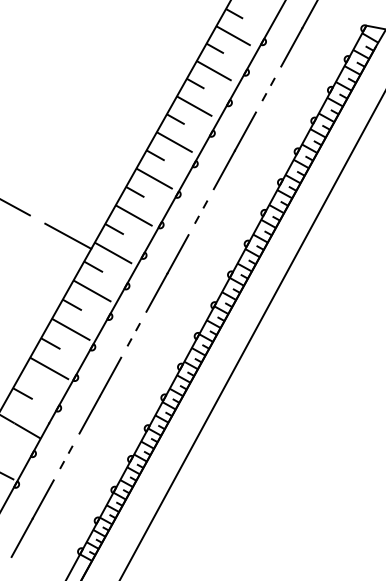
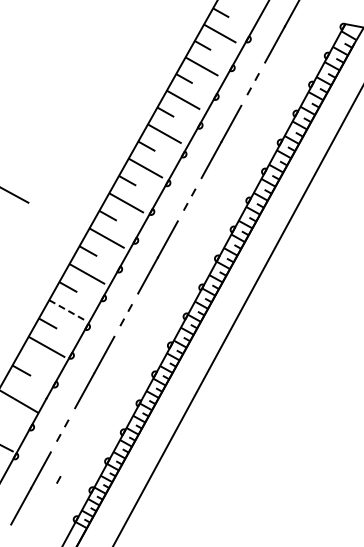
line: (68, 236) -> (64, 222), removed
line: (71, 329) -> (67, 310), solid -> dashed
line: (61, 509) -> (58, 479), added

